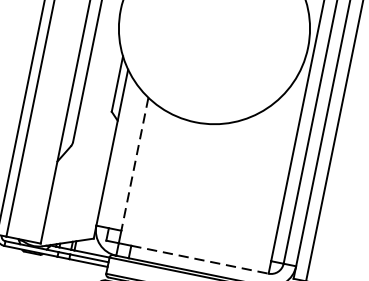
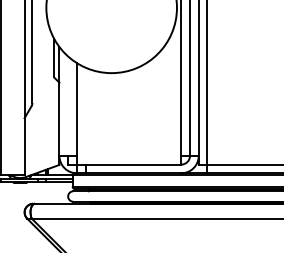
line: (134, 164) -> (76, 109), dashed -> solid
line: (200, 259) -> (133, 164), dashed -> solid

